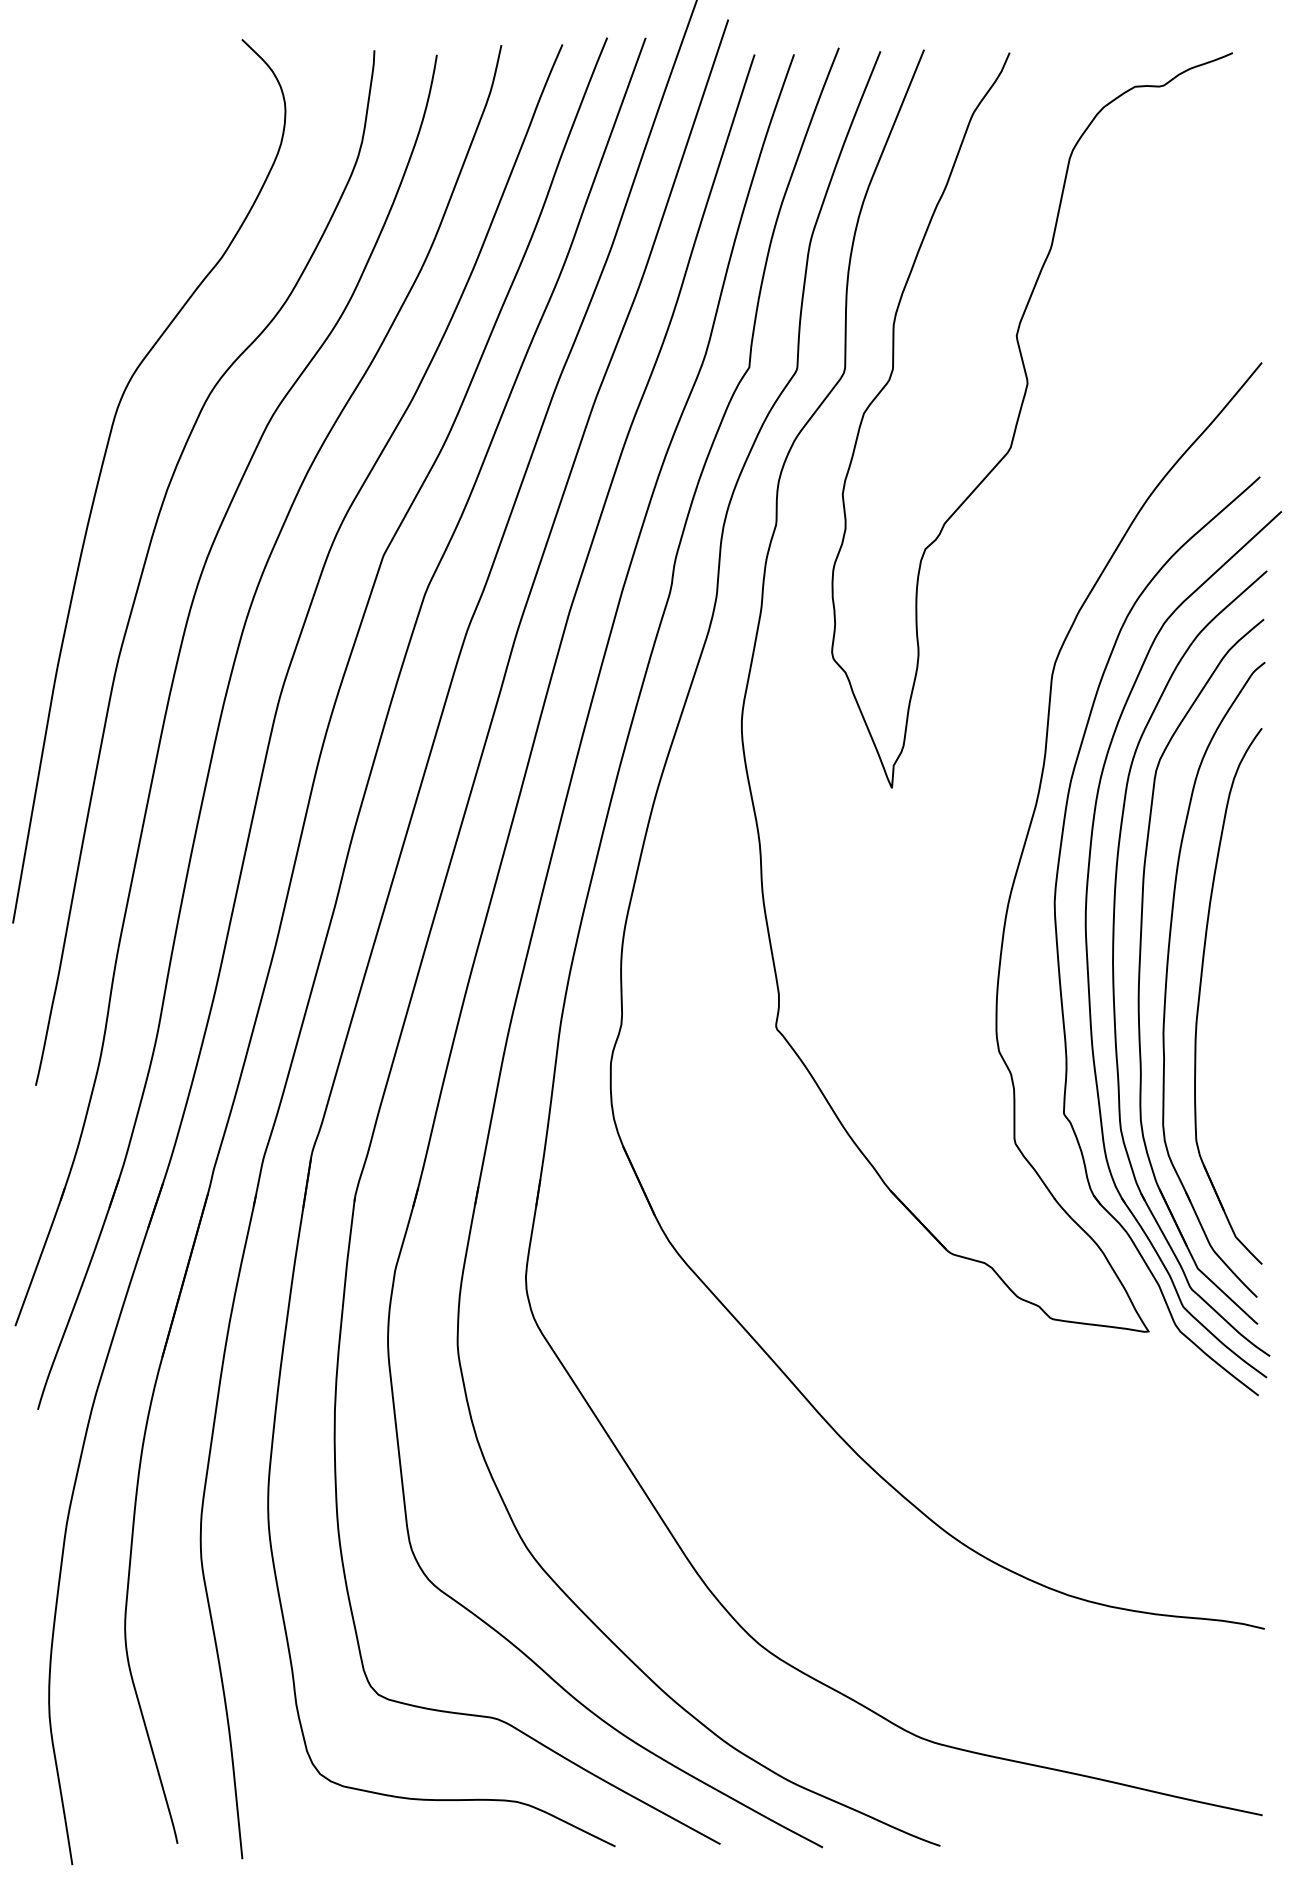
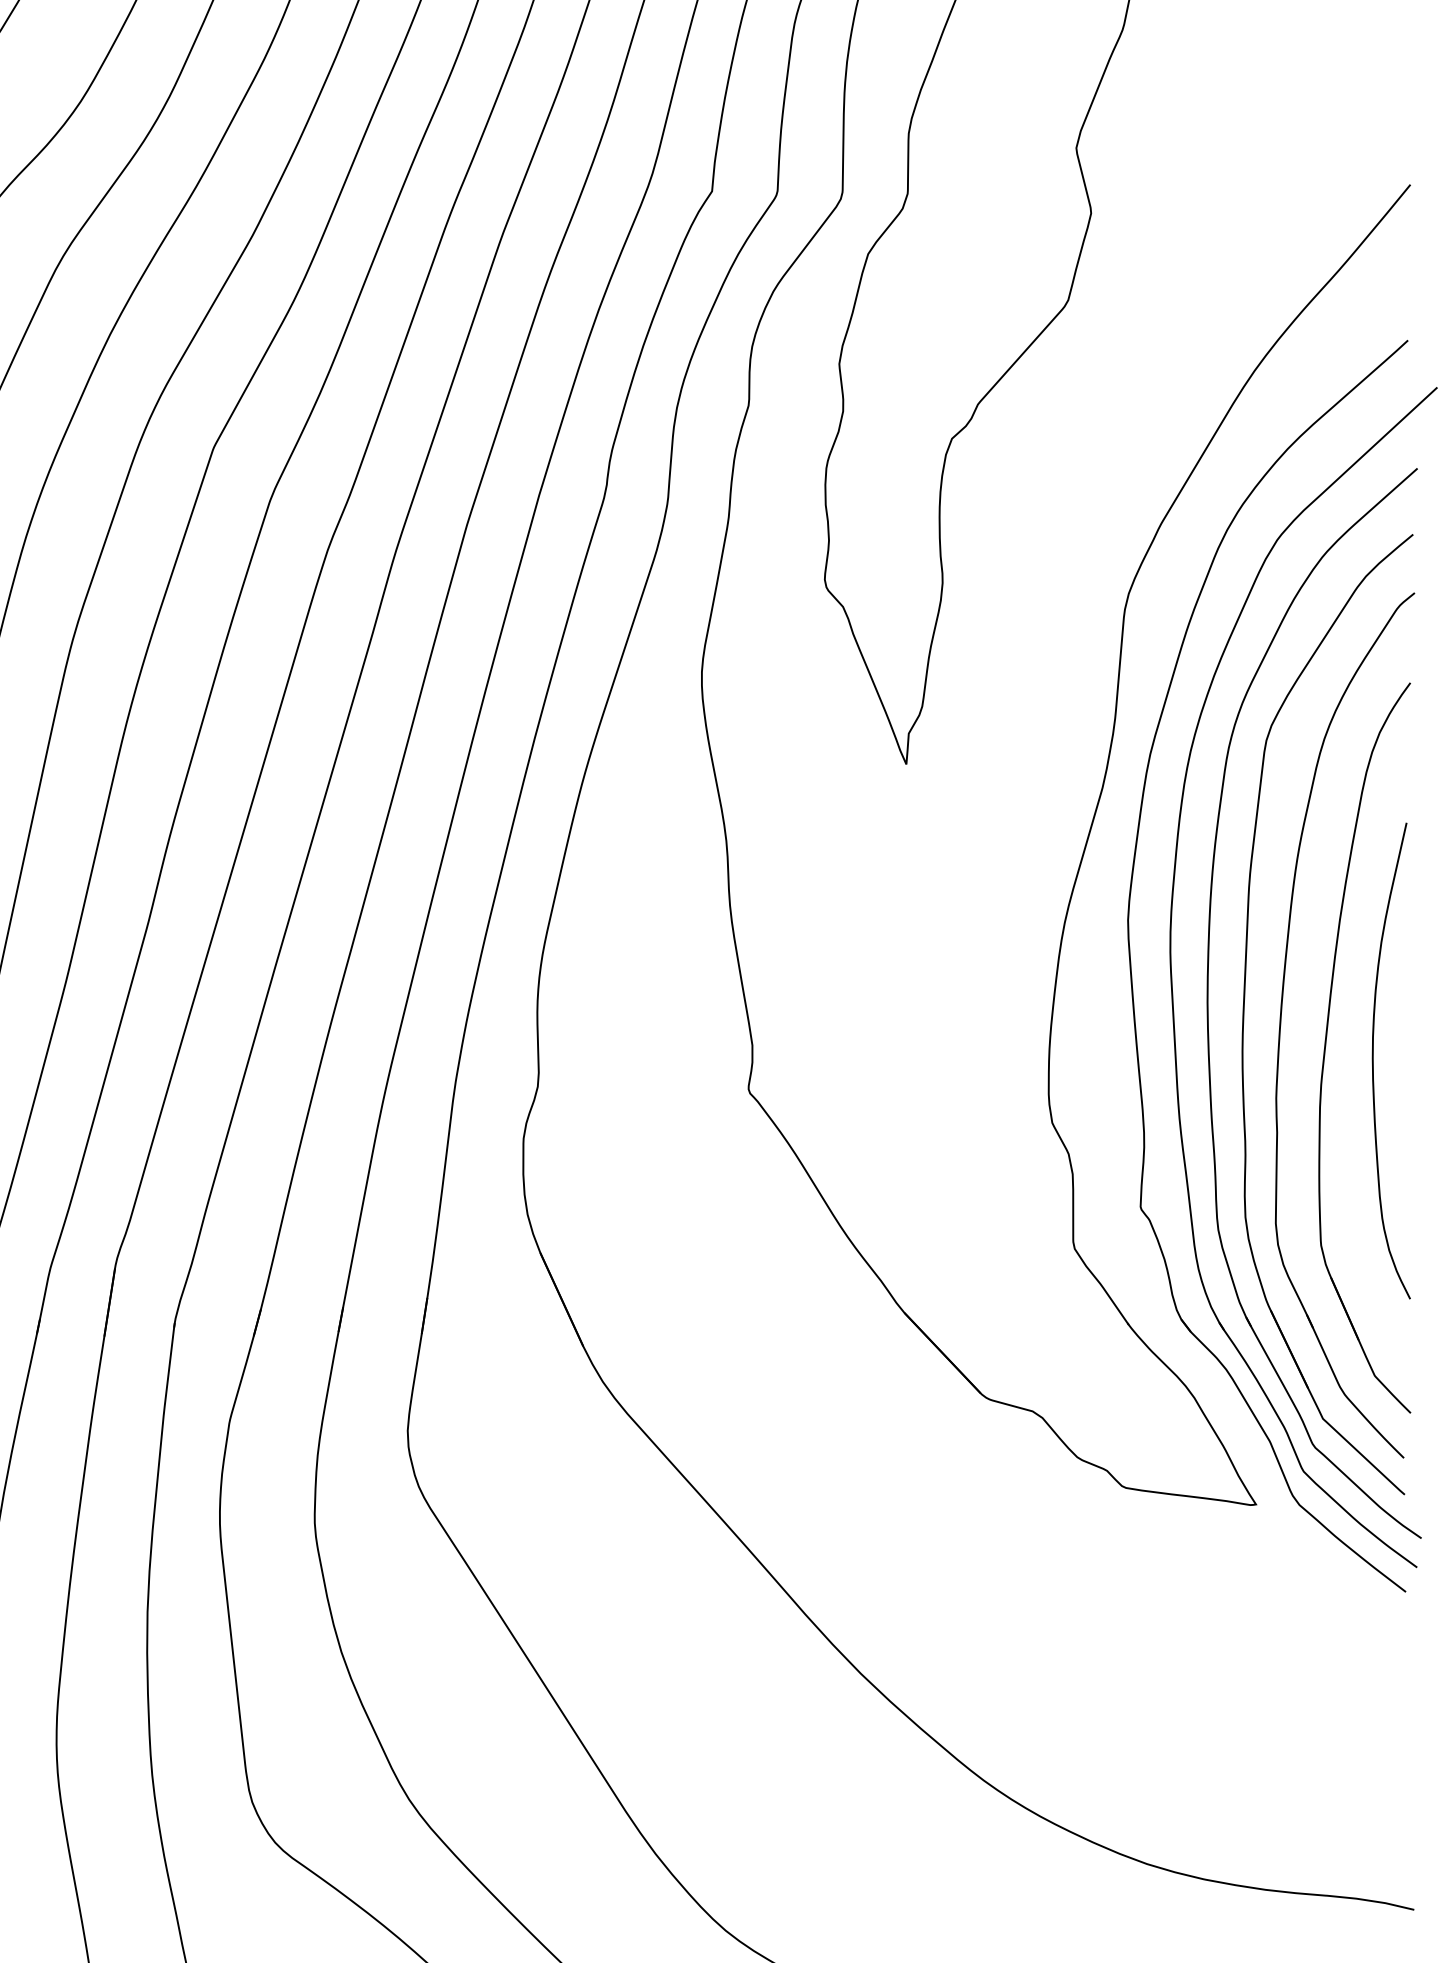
curve: (1235, 1005) -> (1374, 1060), added

